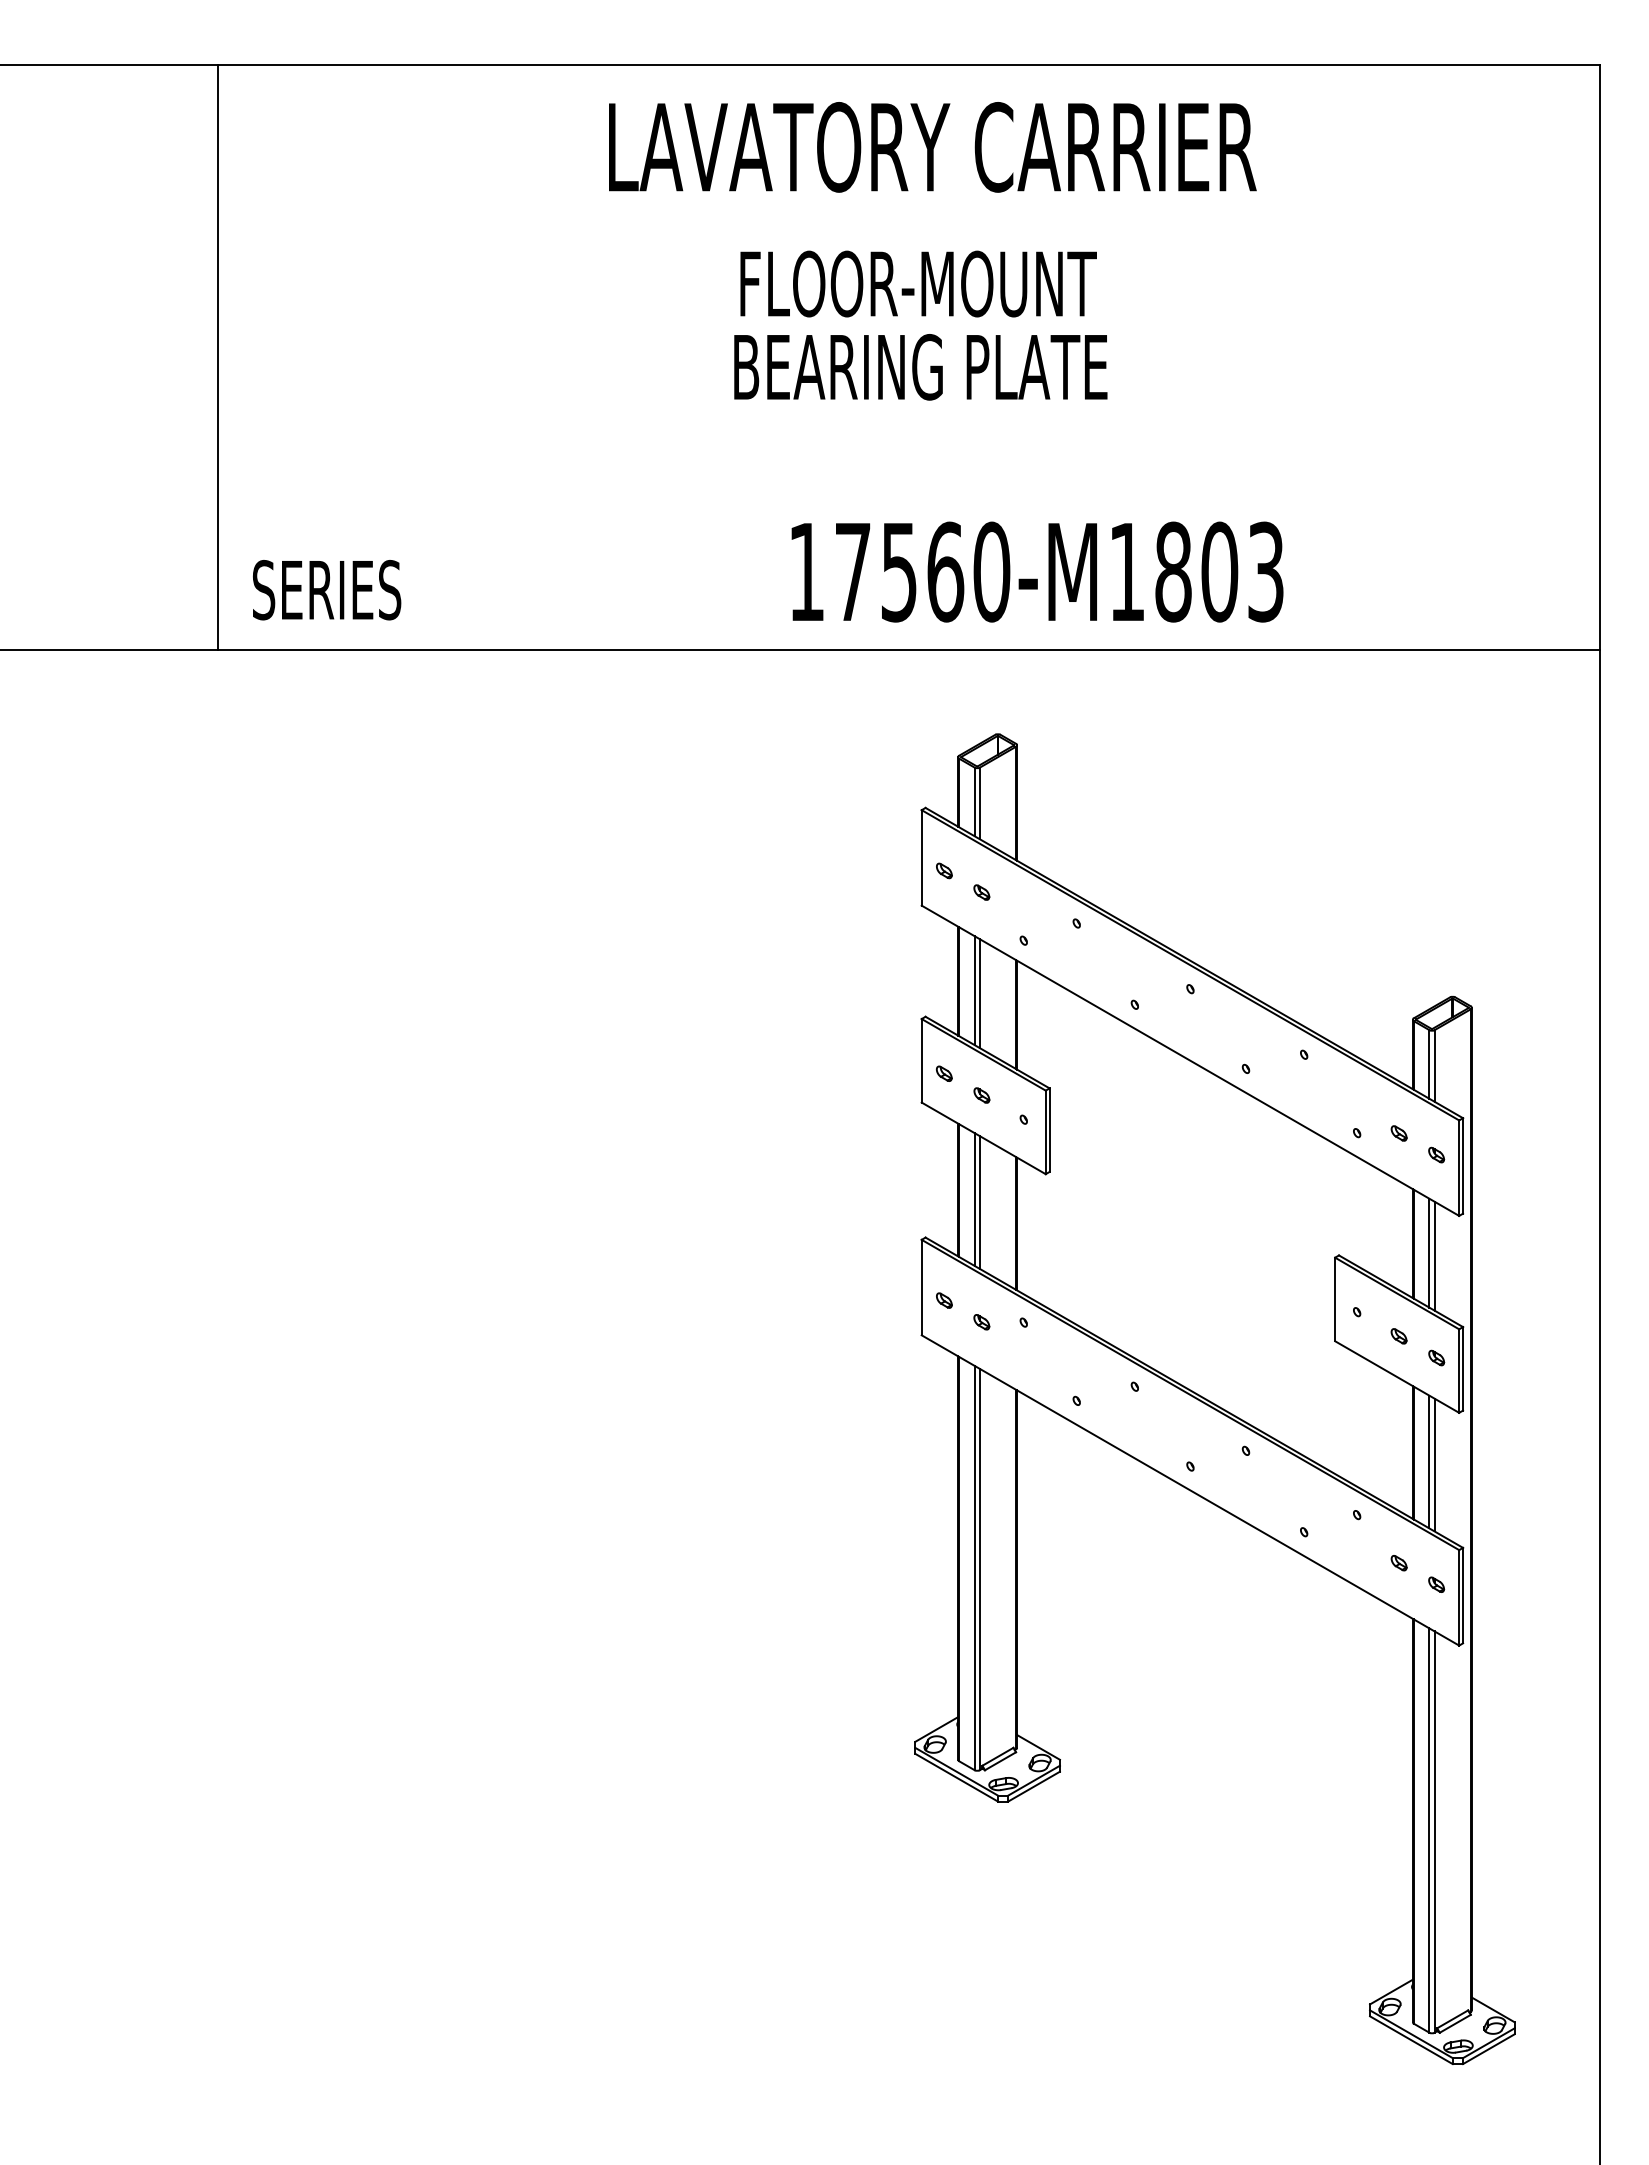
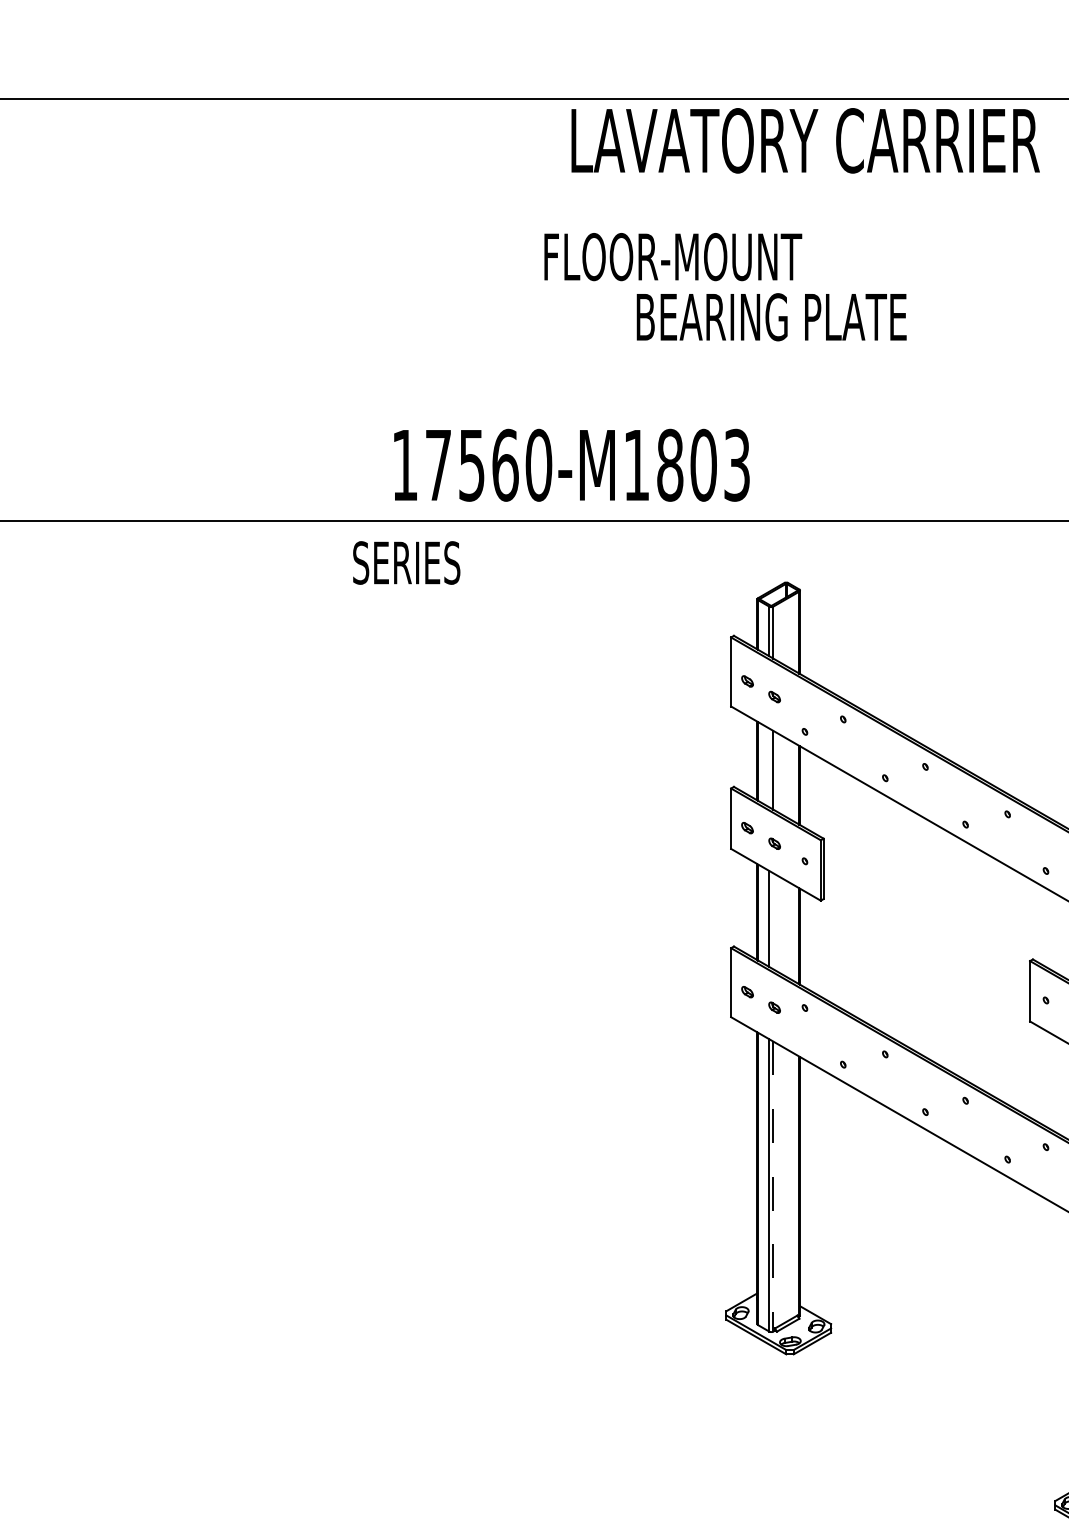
text: (932, 147) -> (805, 140), moved
text: (918, 283) -> (673, 256), moved
line: (218, 356) -> (222, 309), removed
text: (920, 367) -> (771, 317), moved
text: (1037, 571) -> (571, 464), moved
text: (327, 590) -> (407, 563), moved
line: (974, 990) -> (769, 767), removed
line: (979, 1202) -> (772, 921), removed
line: (979, 1569) -> (772, 1186), solid -> dashed

